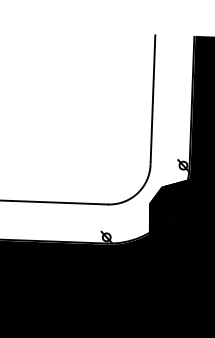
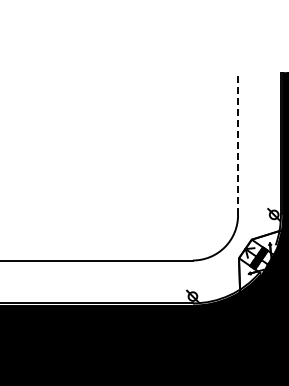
line: (153, 99) -> (238, 143), solid -> dashed
fill: (169, 207) -> (260, 261), removed

